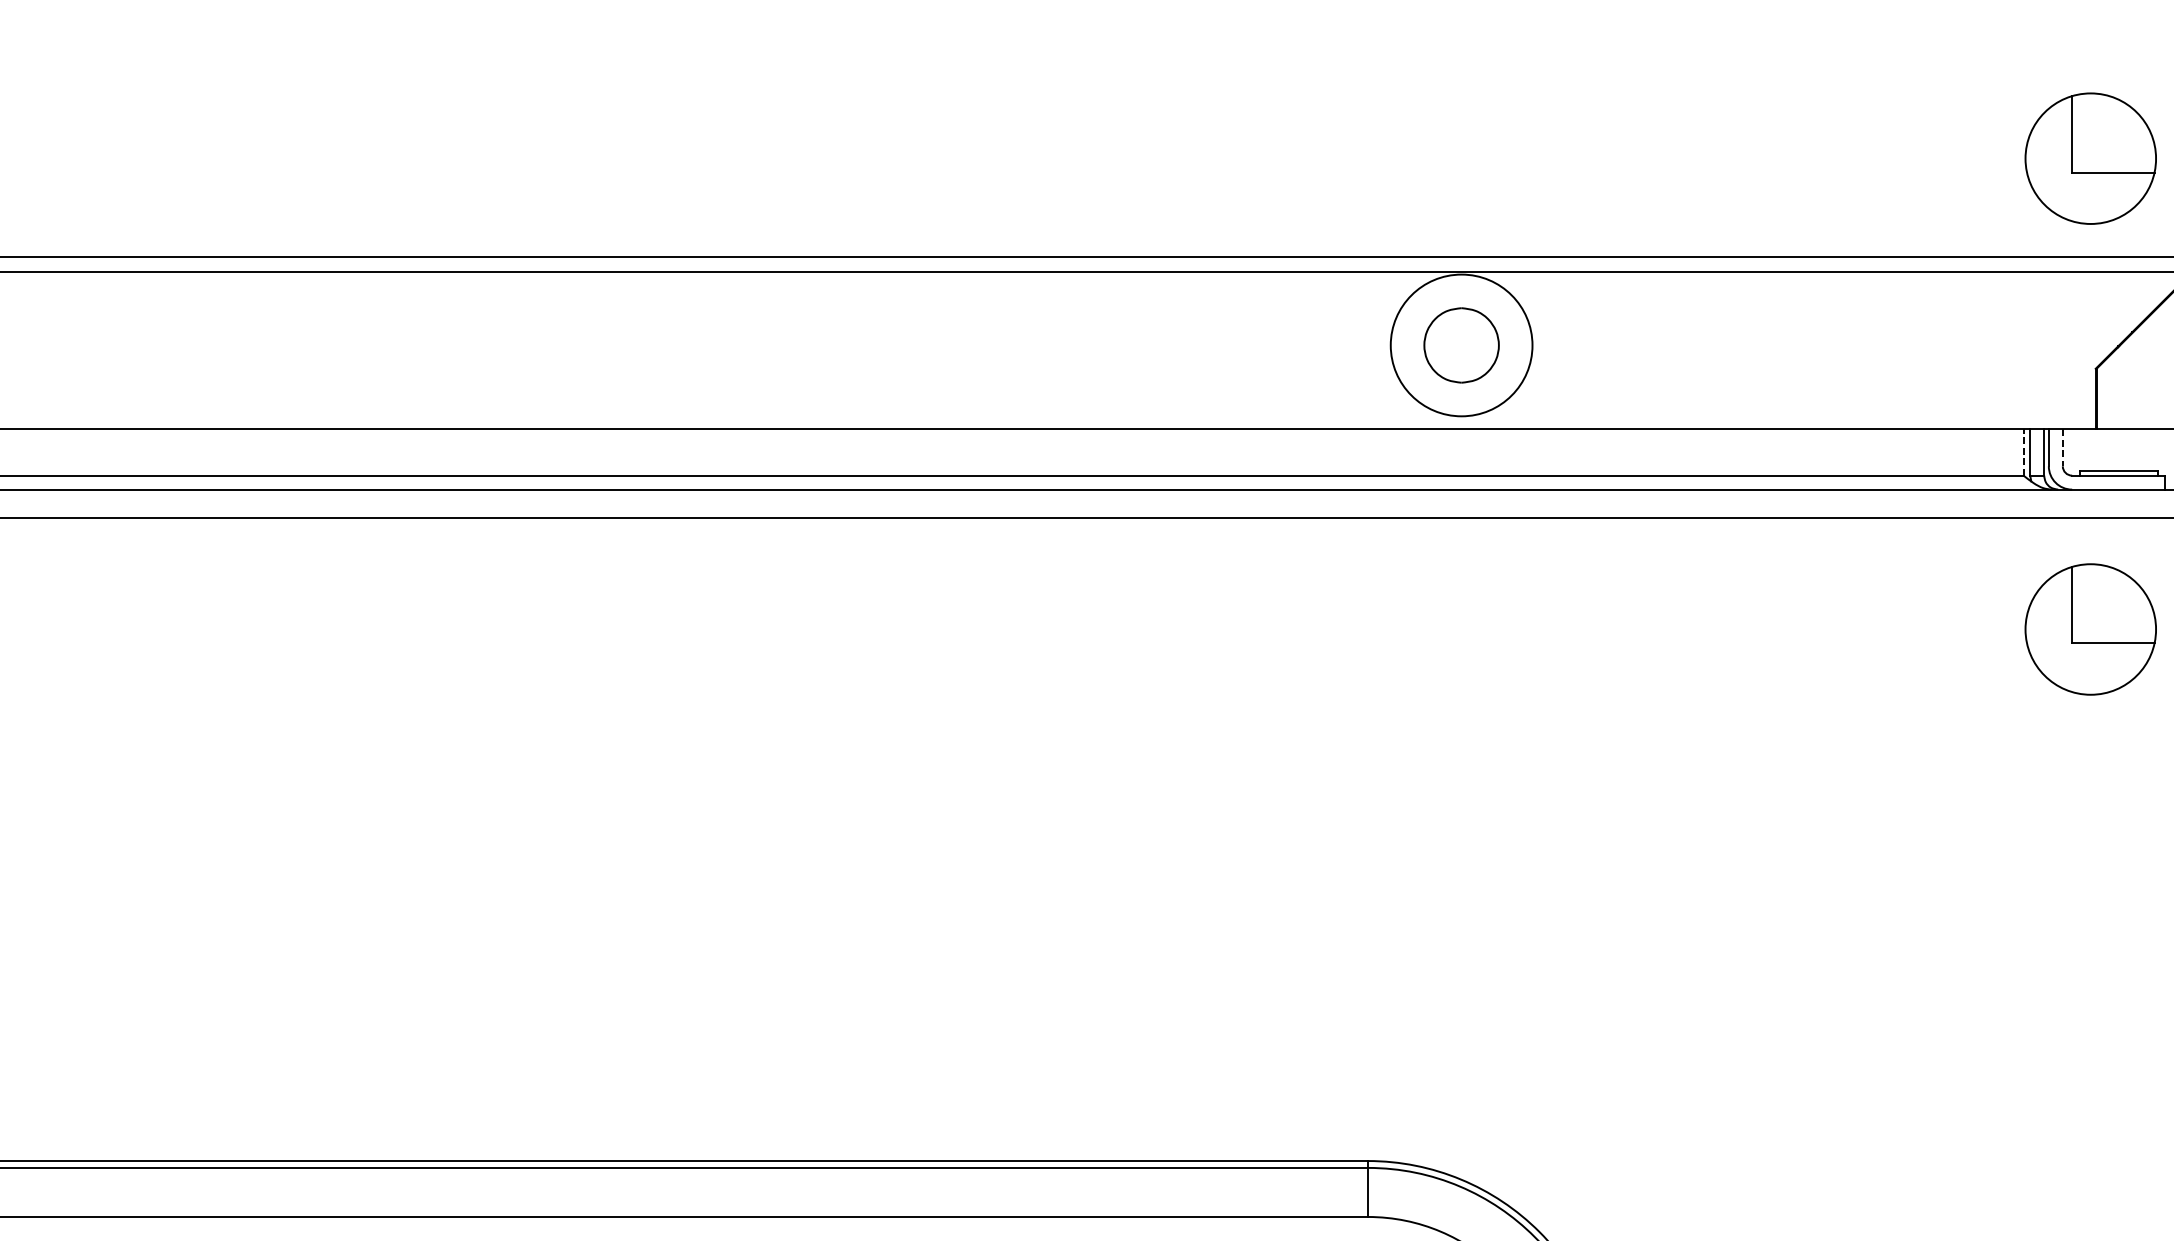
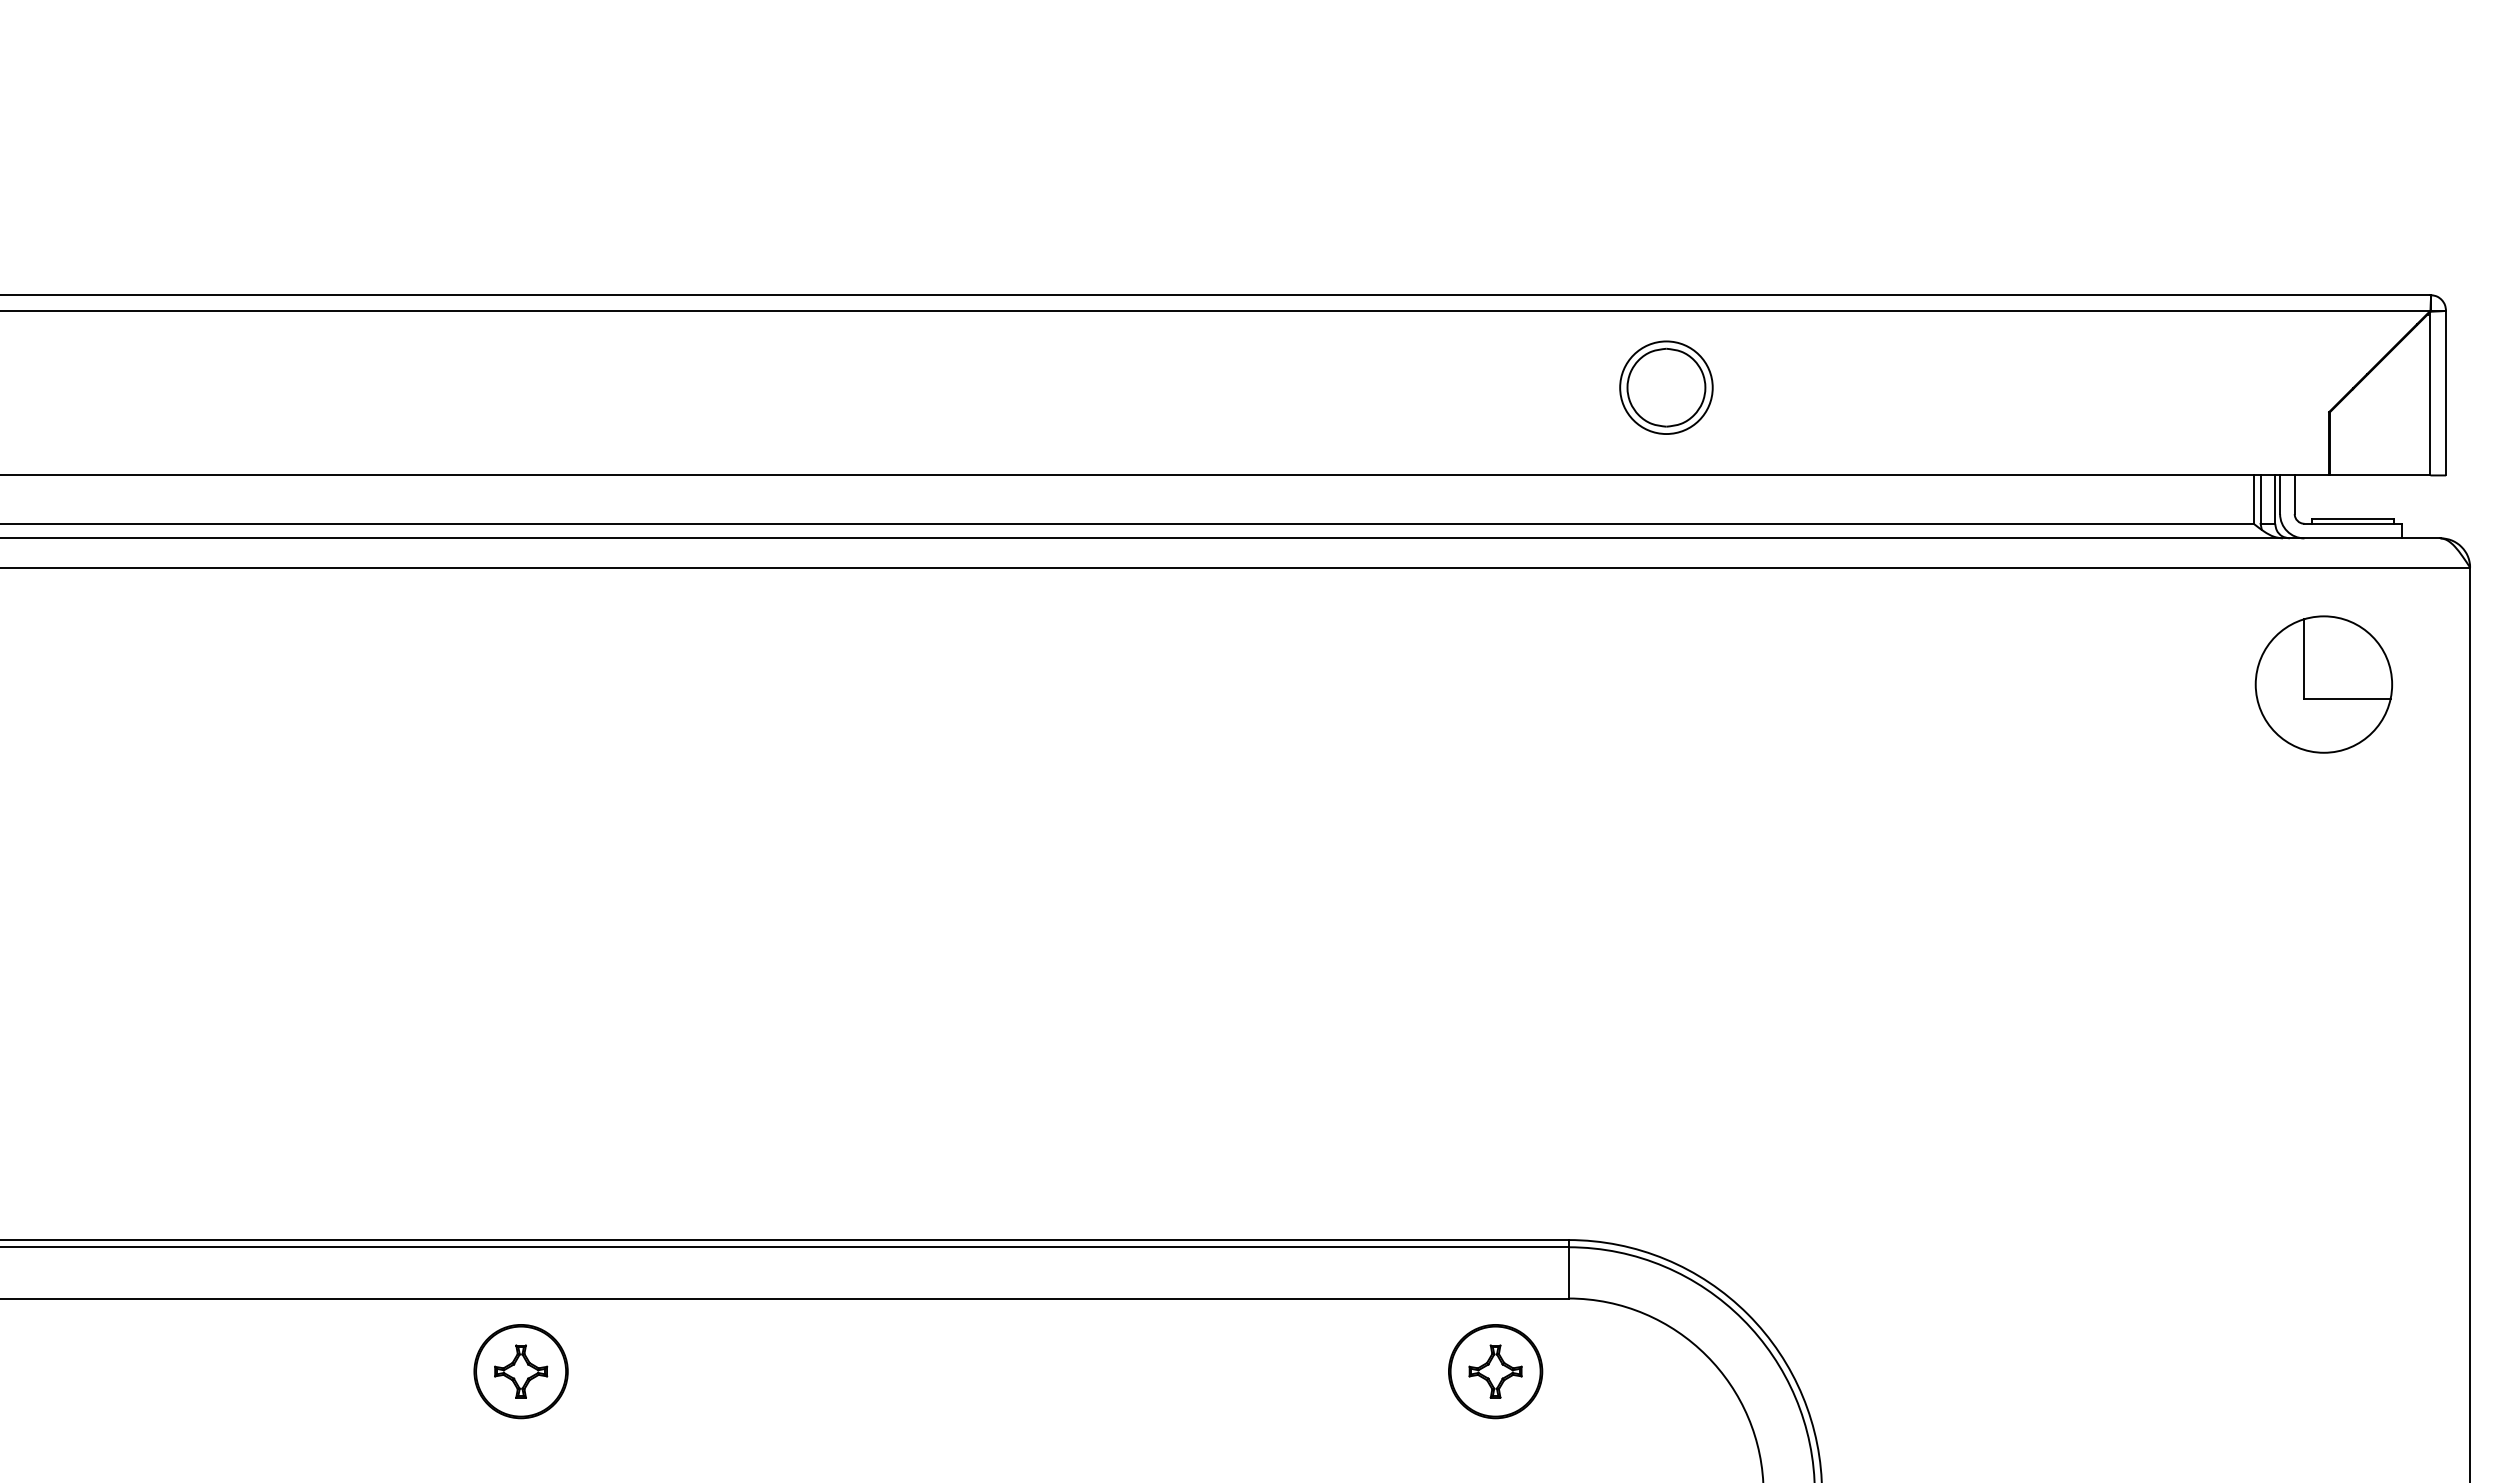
part: (2090, 158) -> (2323, 192), removed
circle: (1461, 345) -> (1666, 387), size x0.62
line: (2062, 448) -> (2294, 495), dashed -> solid
line: (2023, 452) -> (2253, 499), dashed -> solid

